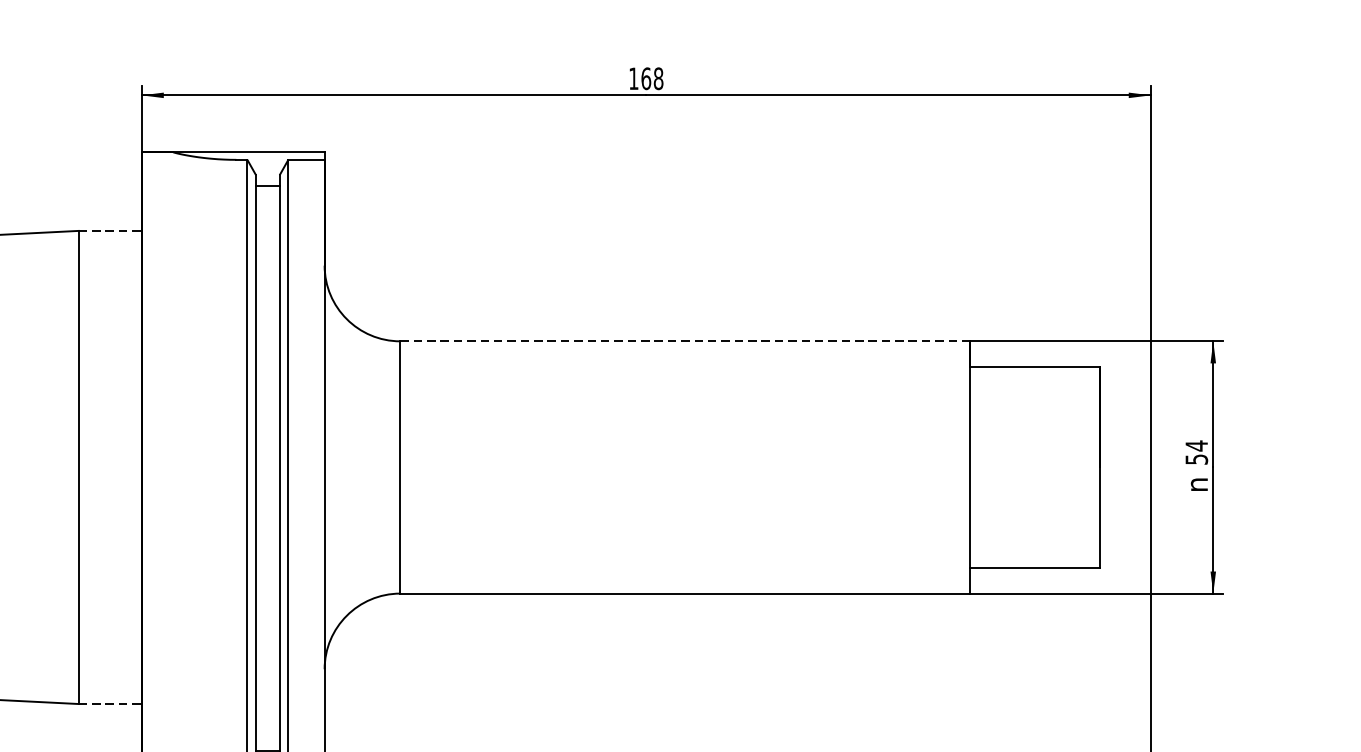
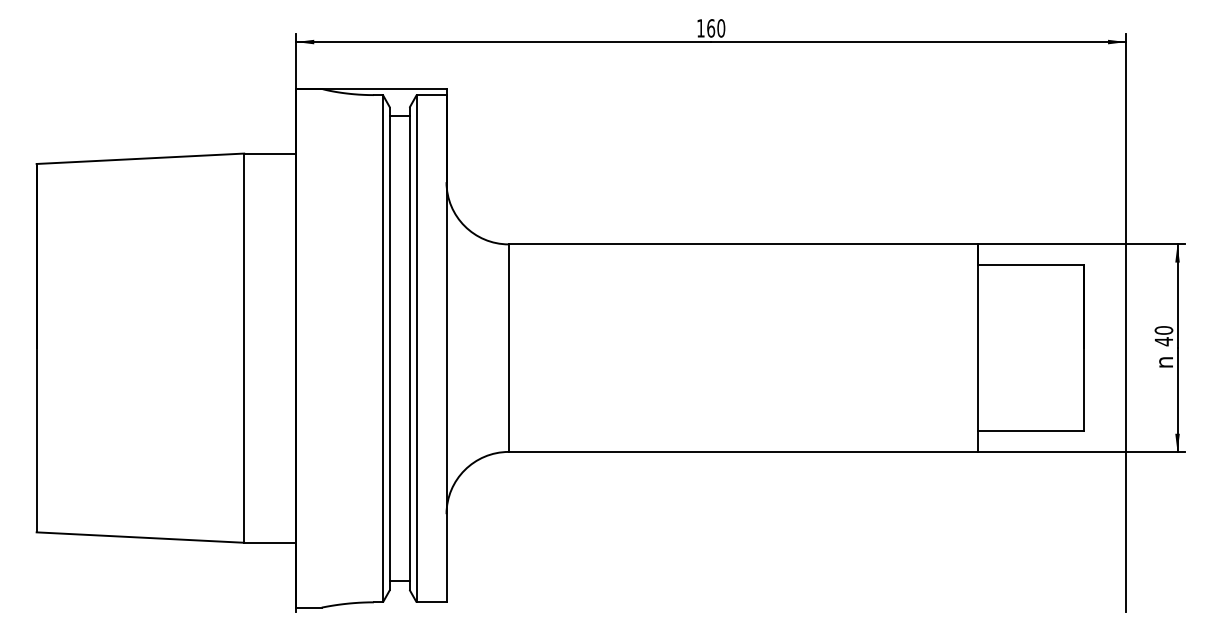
text: (658, 78) -> (721, 28), 168 -> 160
line: (110, 230) -> (270, 153), dashed -> solid
line: (685, 341) -> (743, 244), dashed -> solid
text: (1196, 452) -> (1163, 335), 54 -> 40
line: (110, 703) -> (270, 542), dashed -> solid

